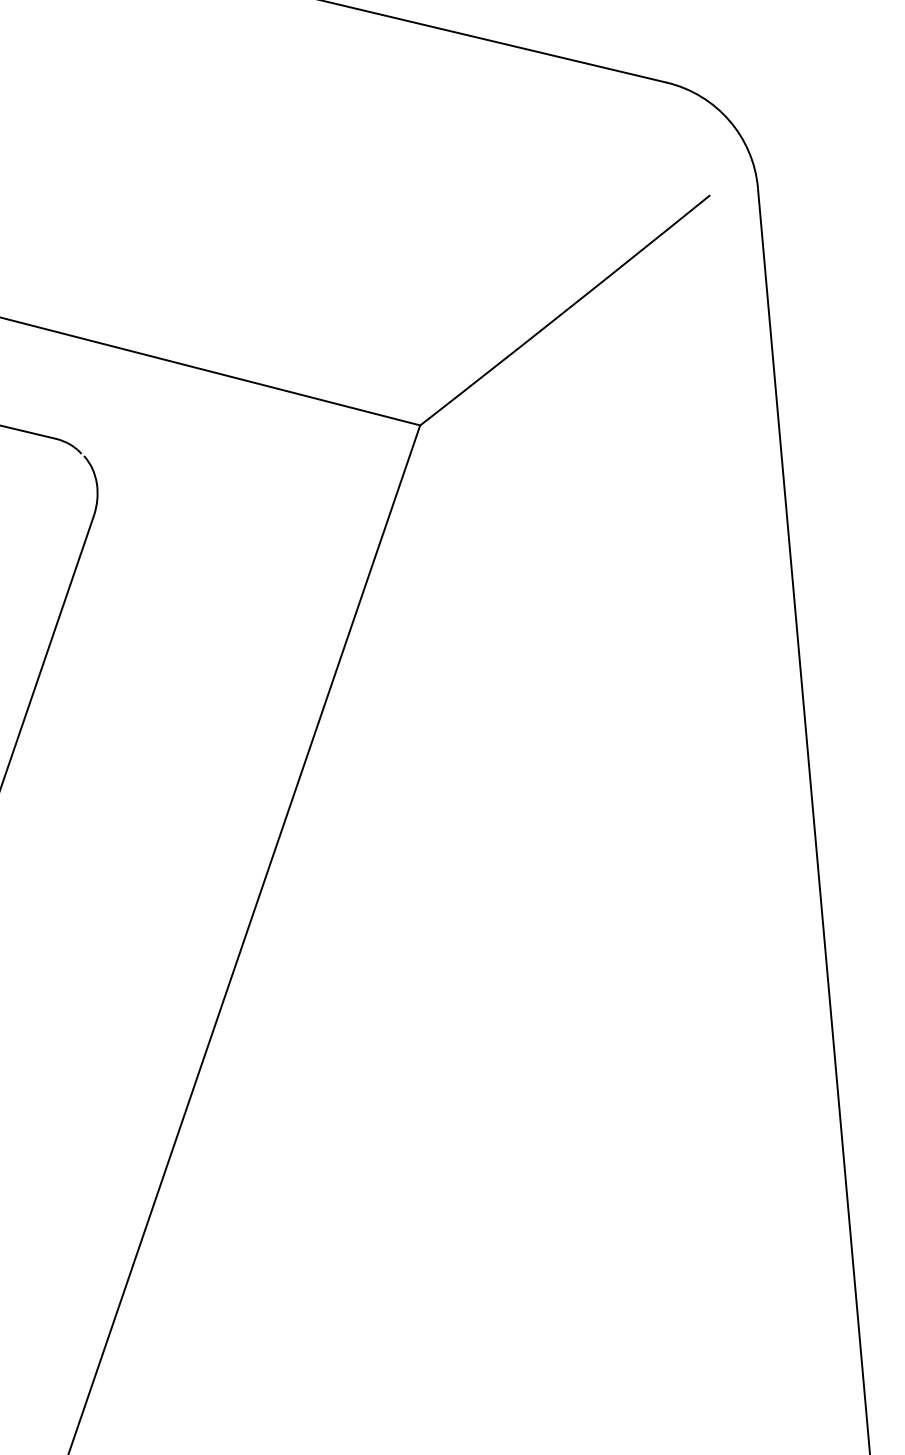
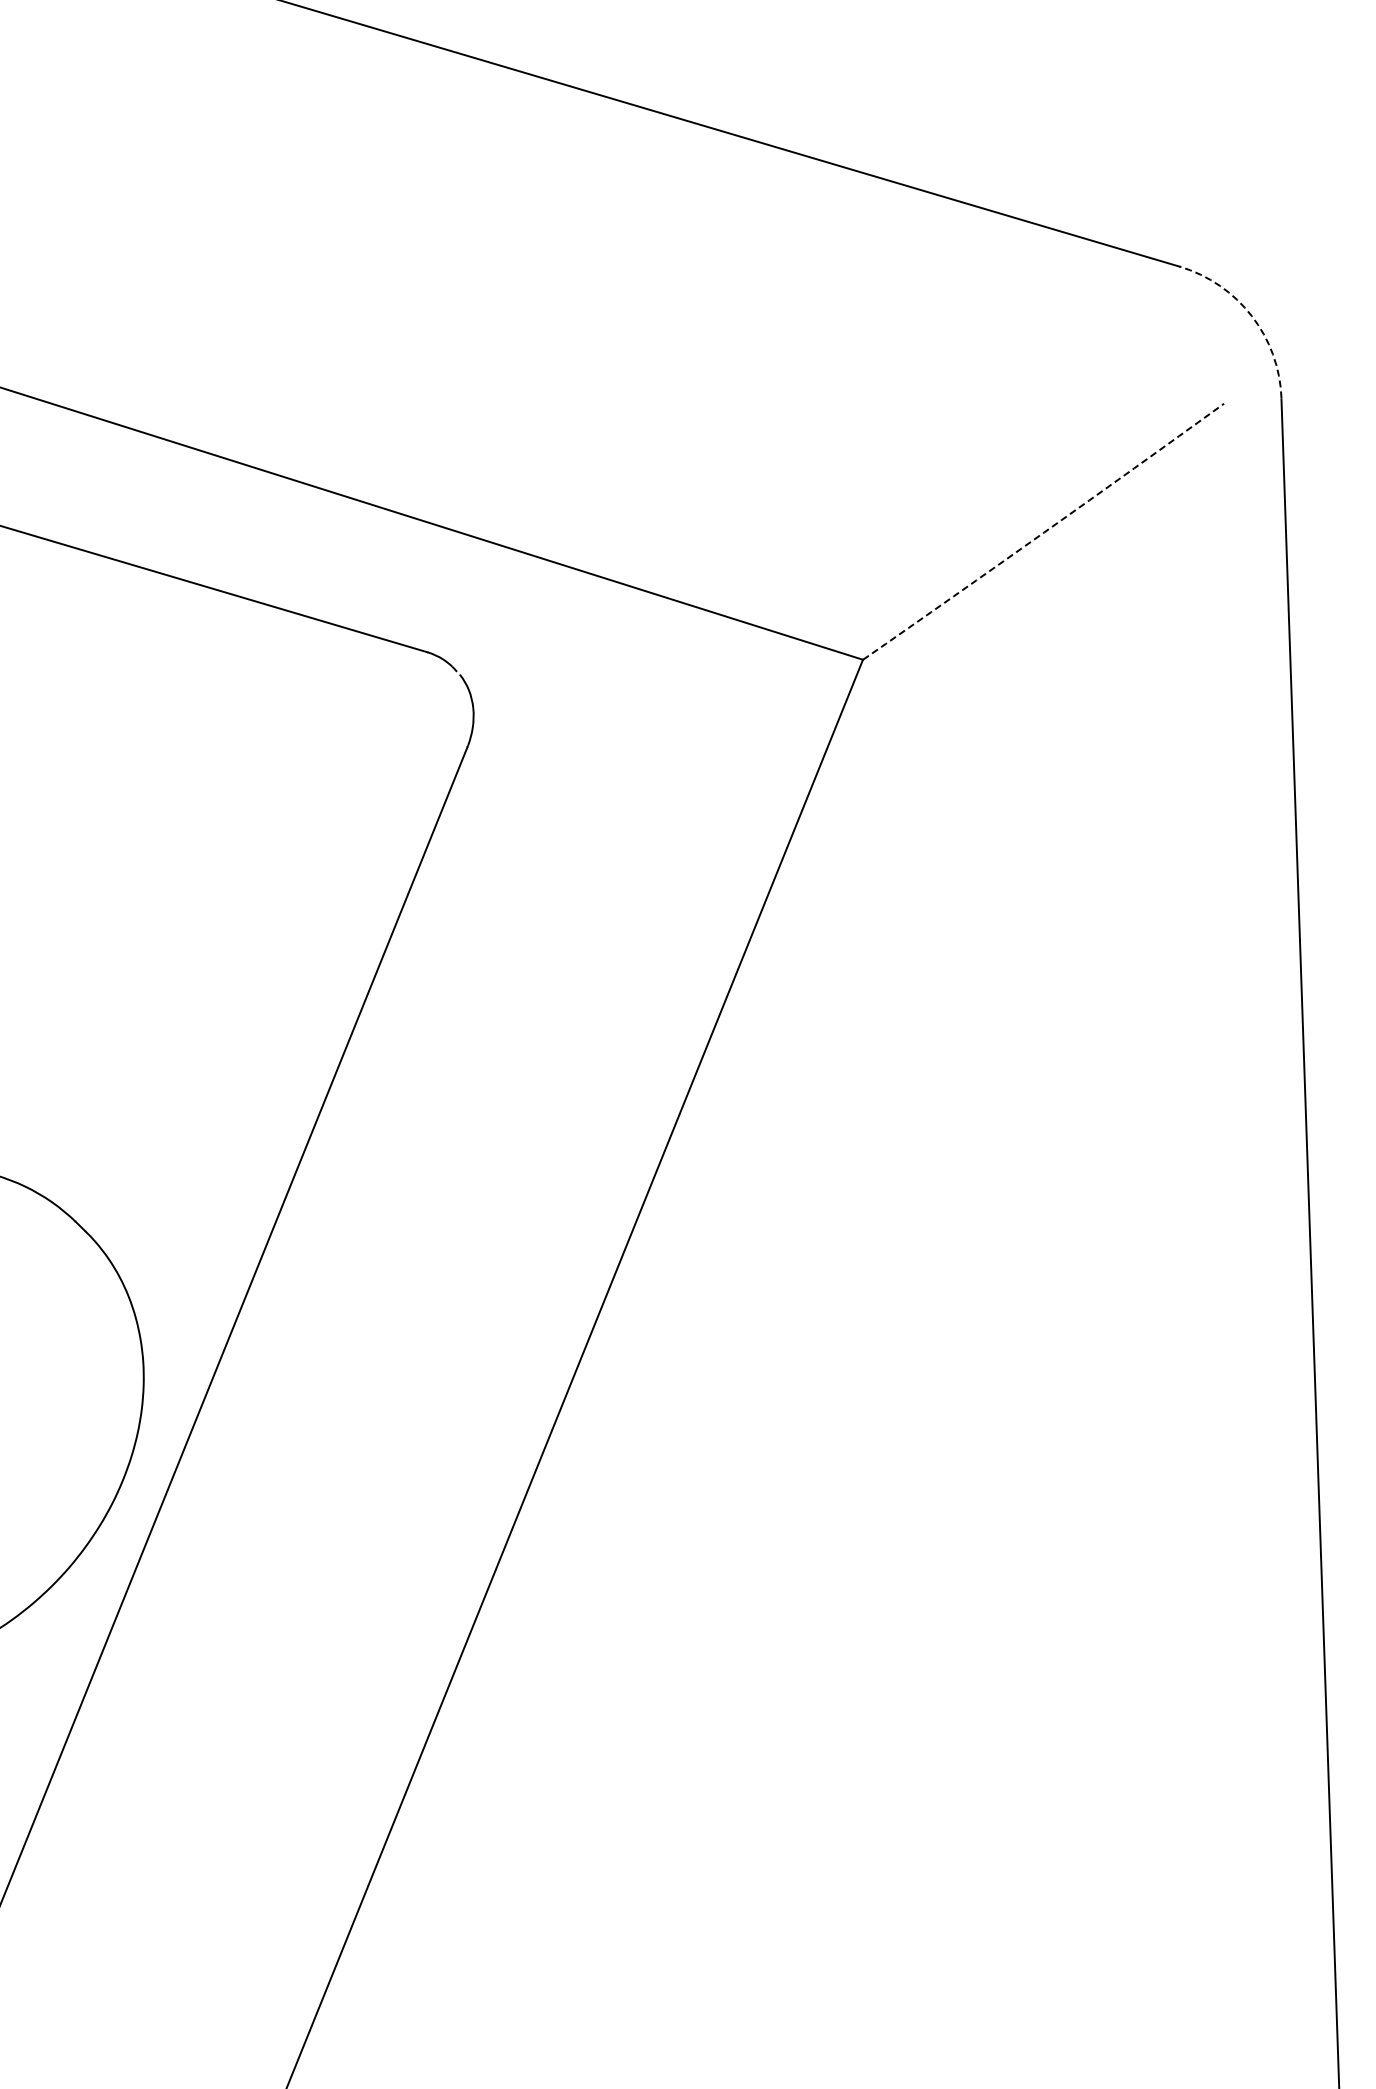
arc: (729, 121) -> (1251, 316), solid -> dashed
arc: (566, 310) -> (1044, 532), solid -> dashed

